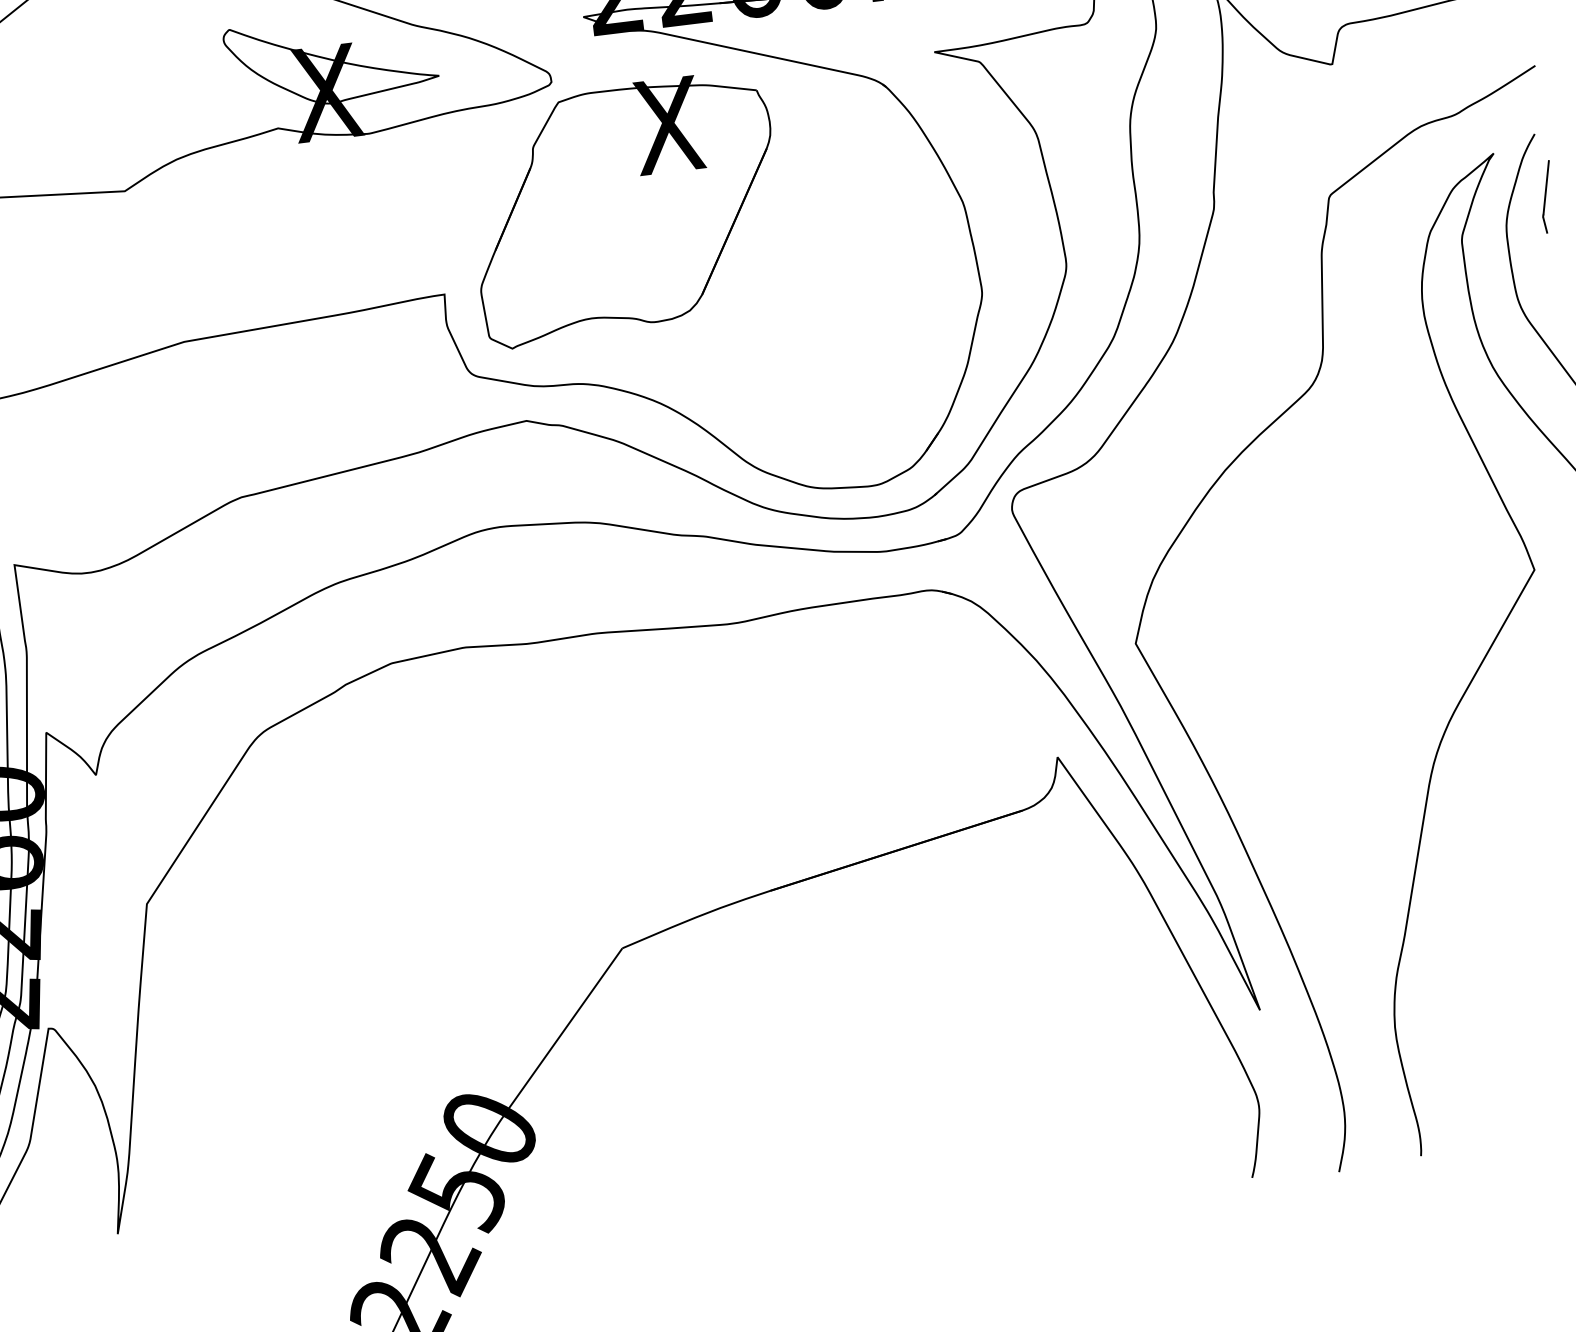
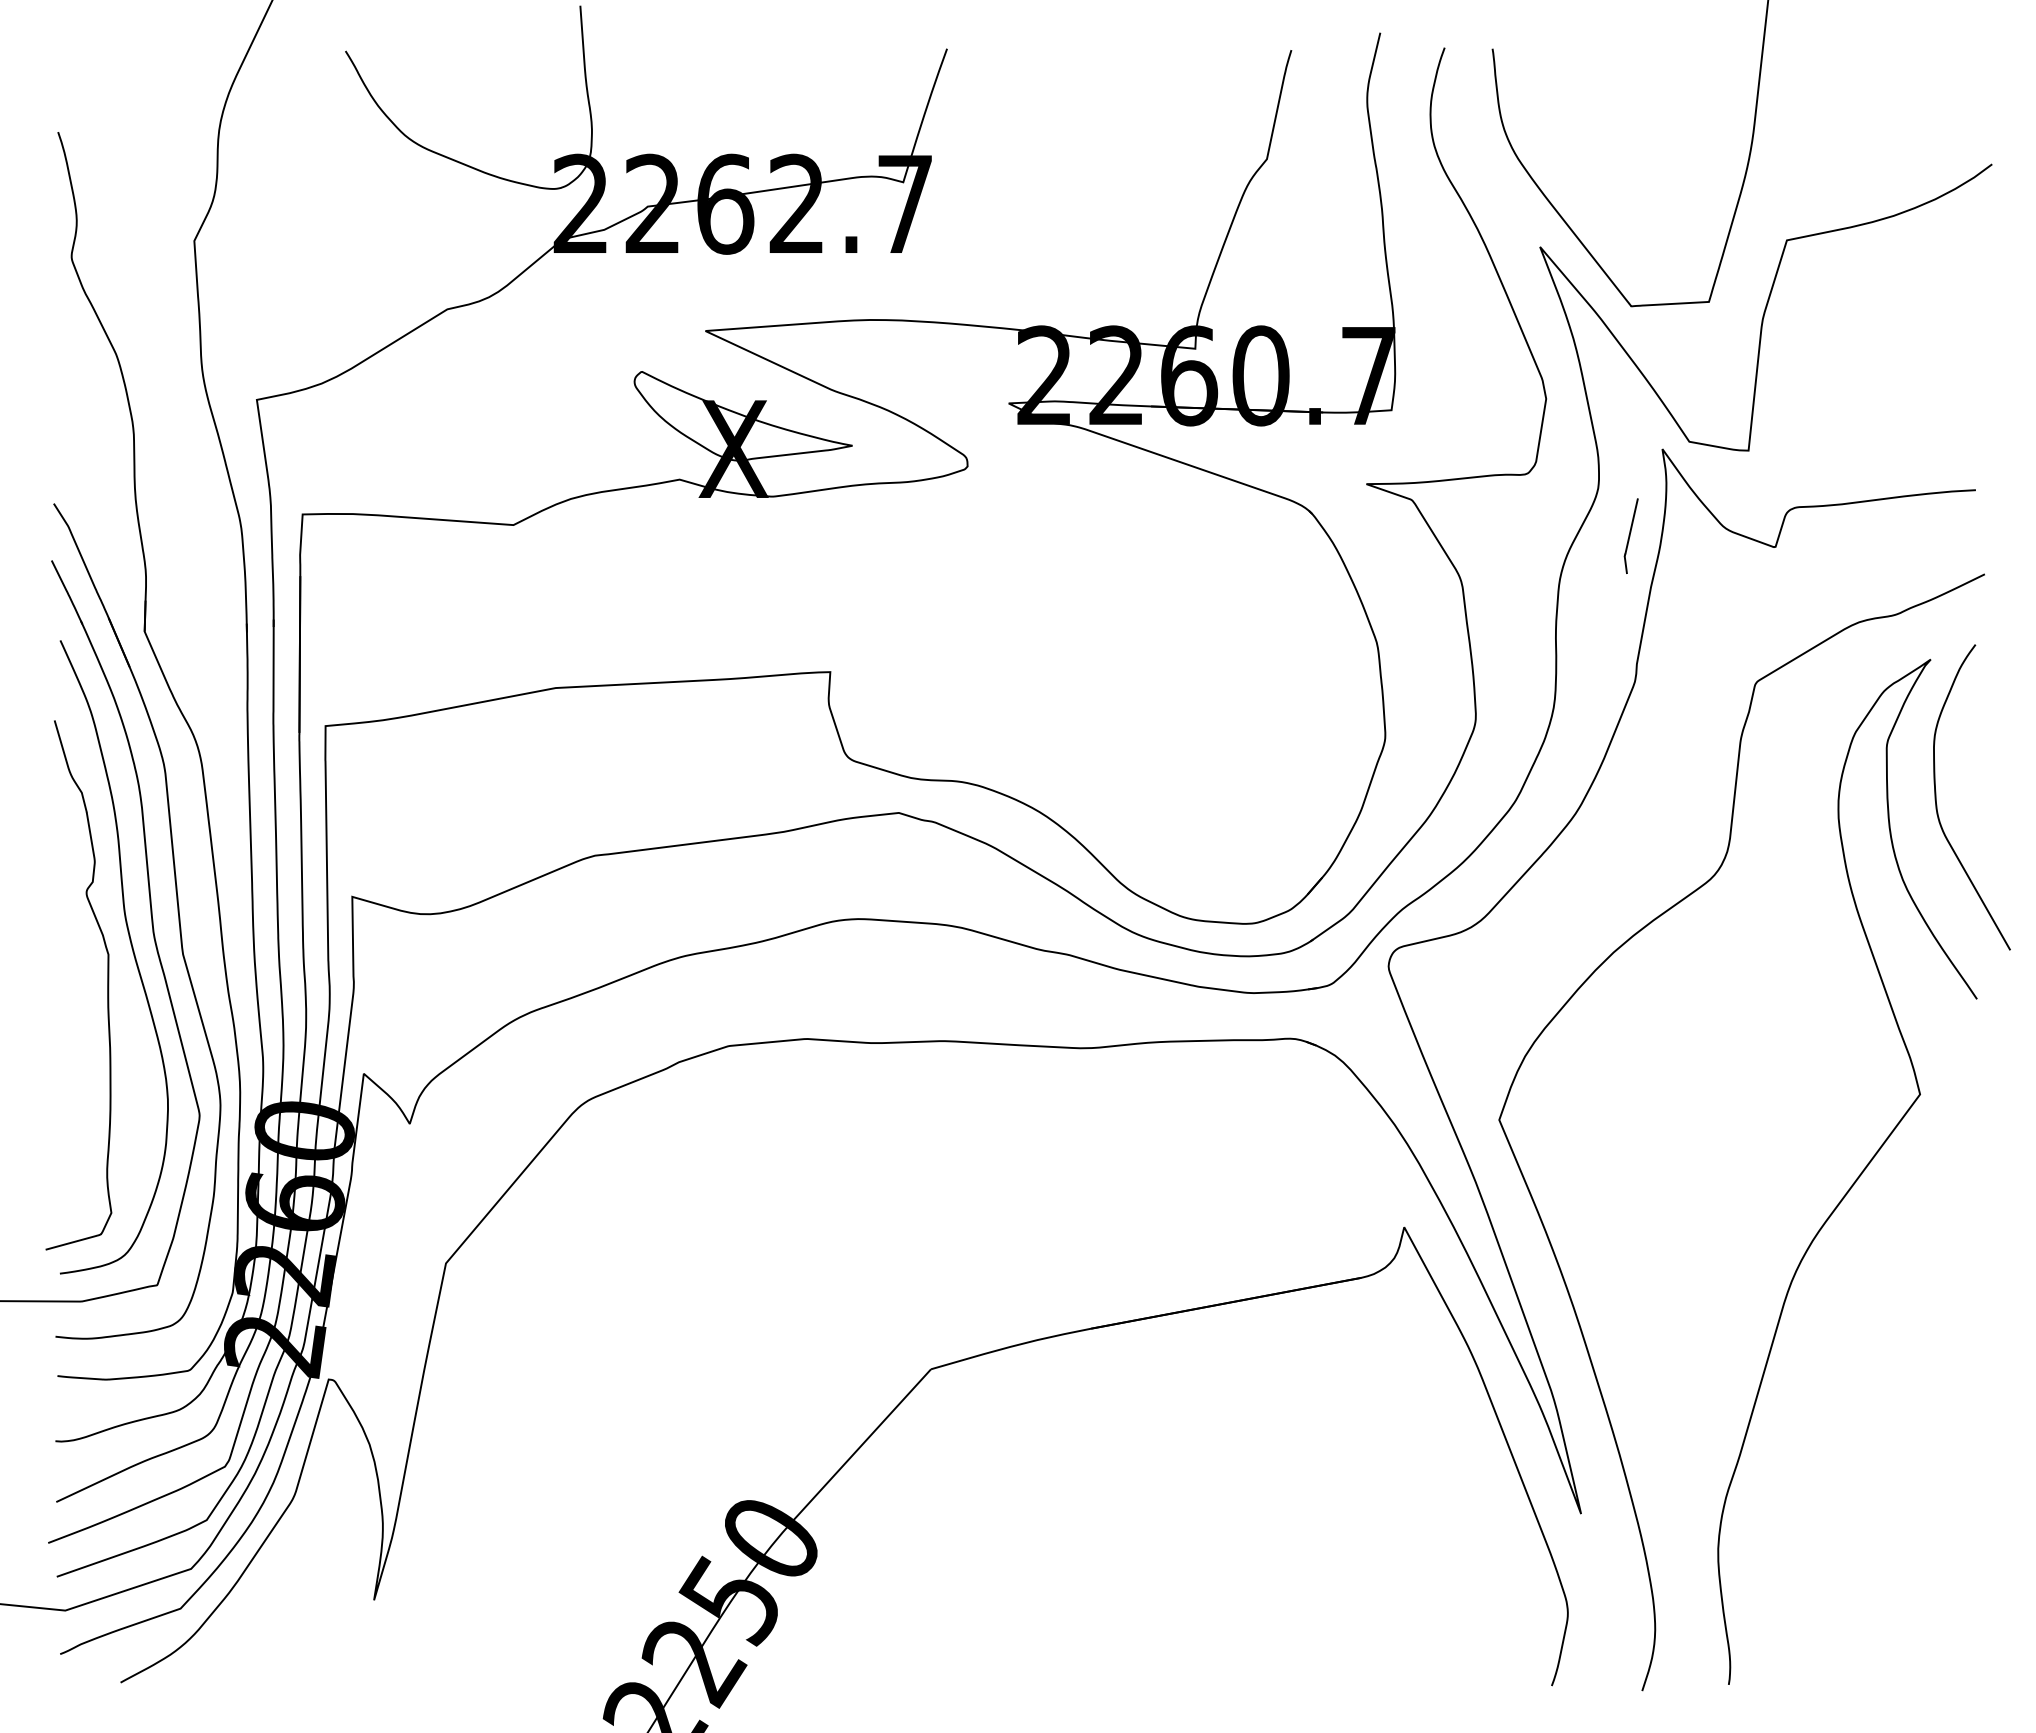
curve: (1546, 196) -> (1630, 535), moved
part: (625, 209) -> (1027, 607), removed

